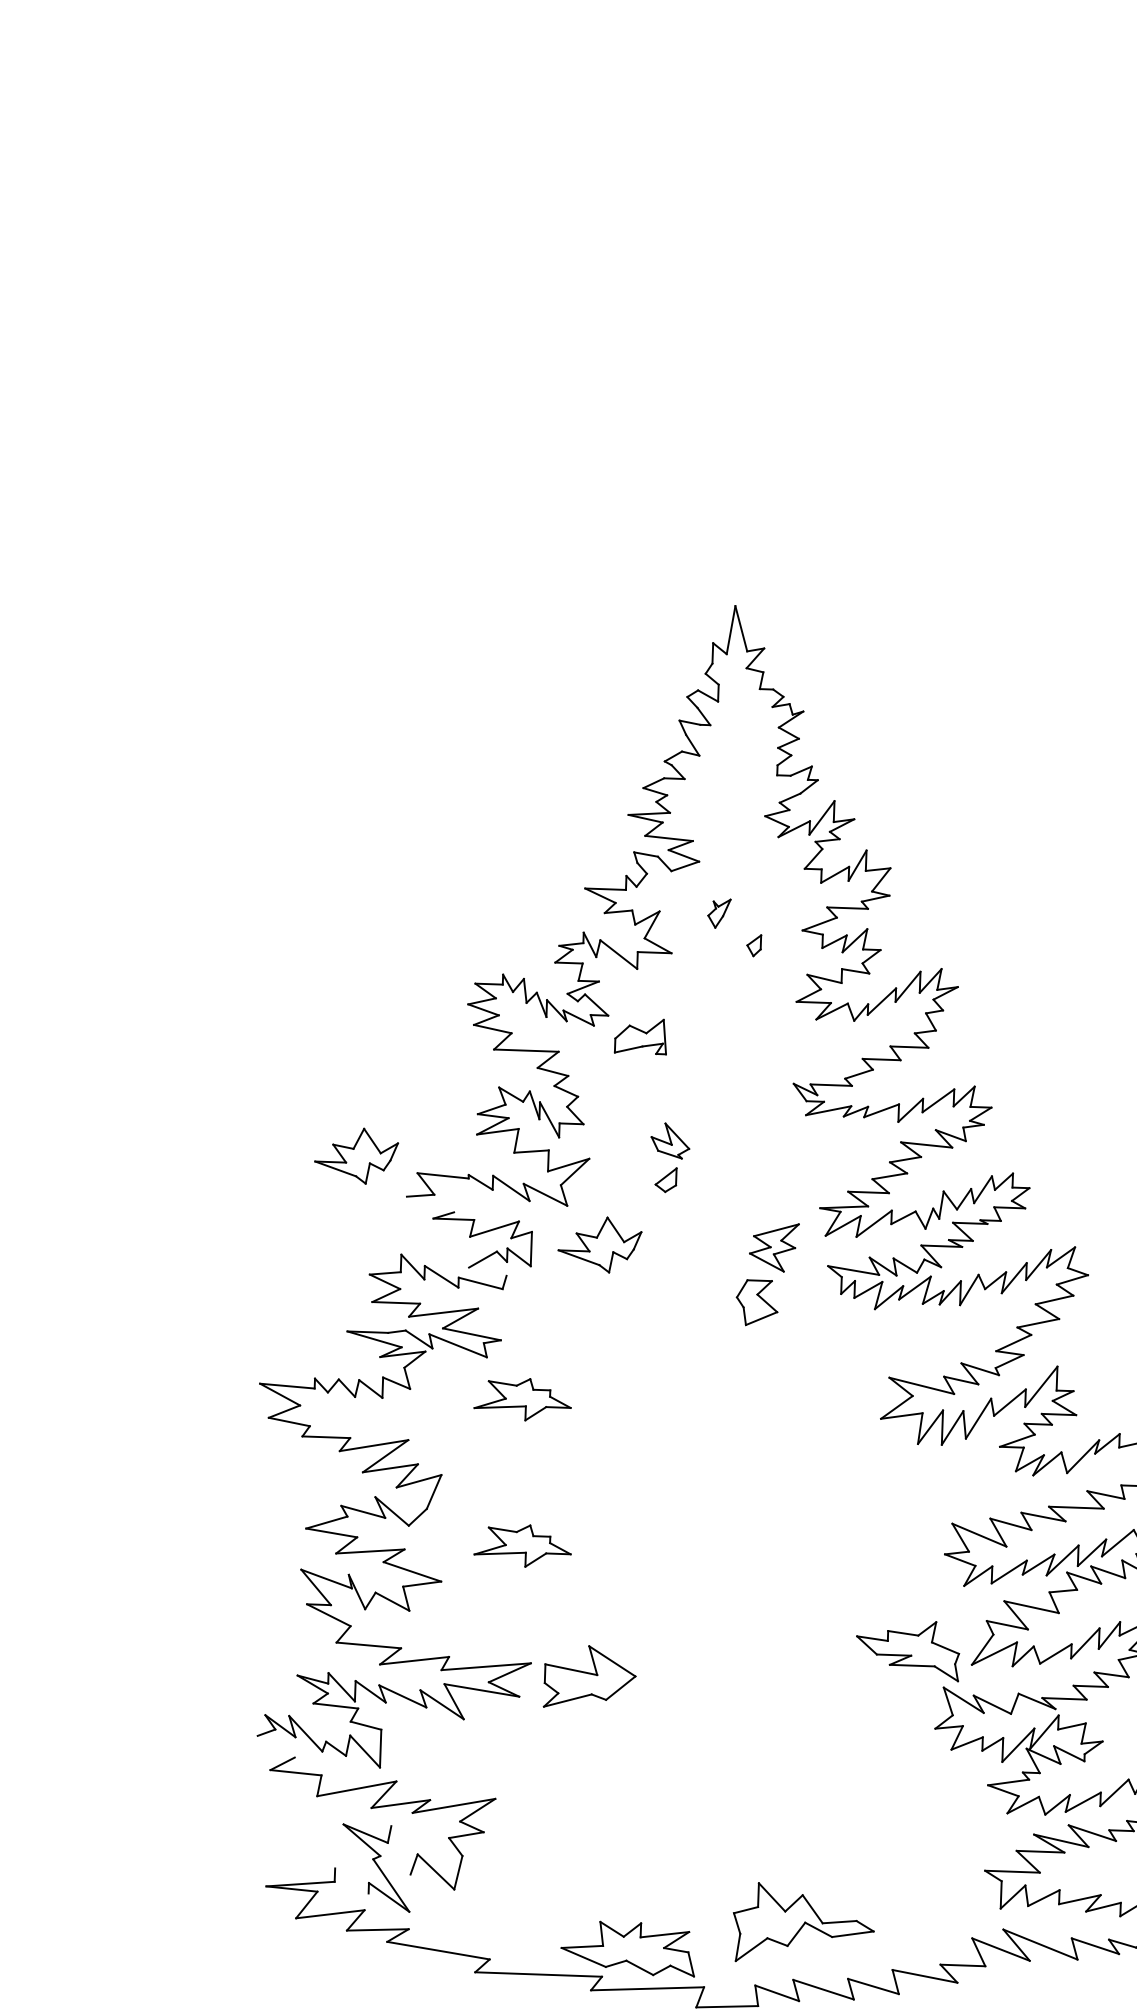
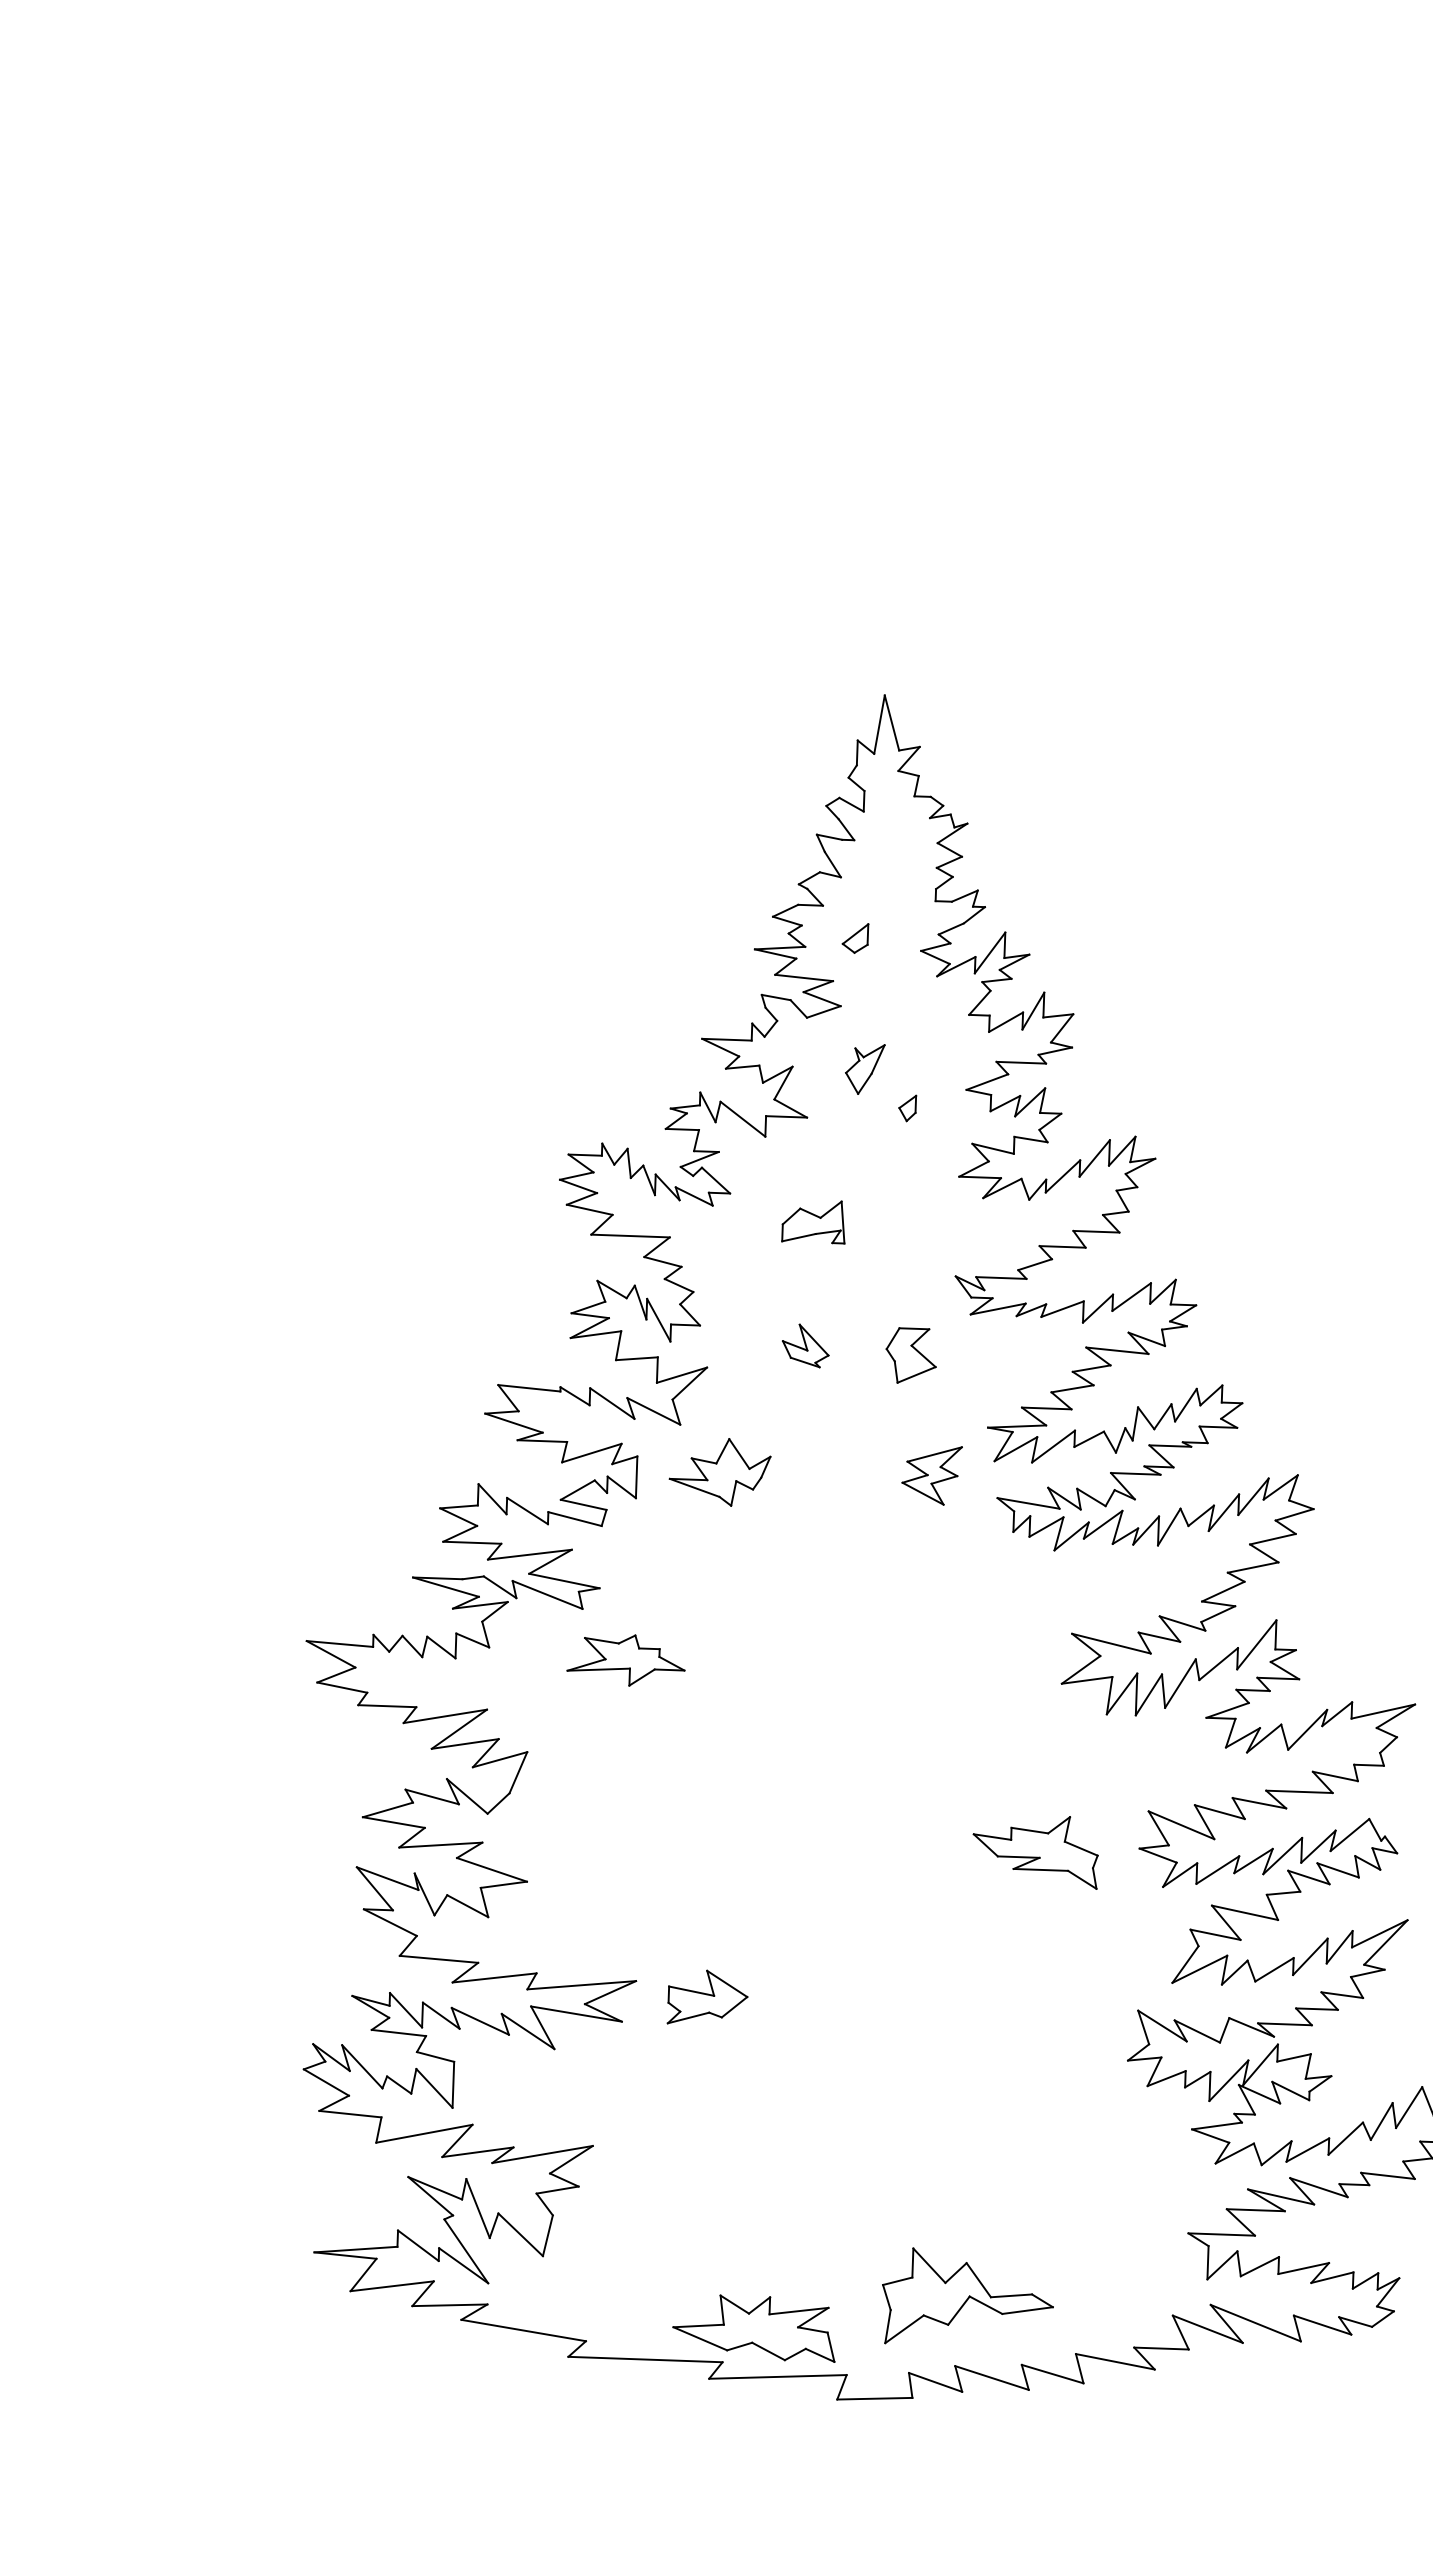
part: (719, 913) -> (865, 1069), size x1.43
part: (640, 1037) -> (813, 1222), moved
part: (356, 1156) -> (423, 1364), removed
part: (666, 1180) -> (855, 938), moved
line: (430, 1203) -> (513, 1422), added
line: (487, 1271) -> (583, 1504), added
part: (756, 1302) -> (910, 1355), moved
part: (522, 1546) -> (625, 1838), removed
part: (907, 1651) -> (1035, 1852), moved
part: (589, 1675) -> (707, 1996), size x0.71
line: (275, 1746) -> (325, 2082), added
line: (400, 1850) -> (477, 2208), added
line: (351, 1880) -> (418, 2245), added

